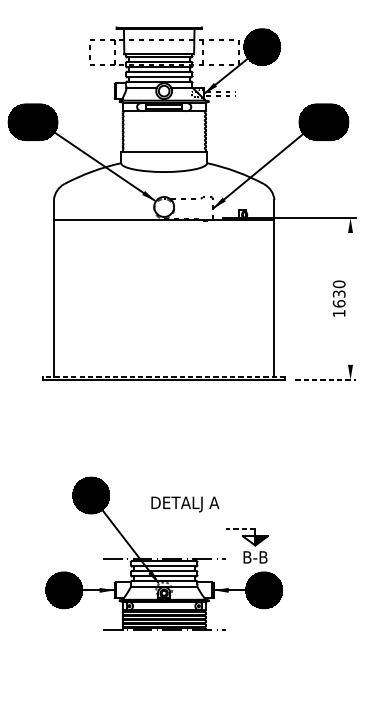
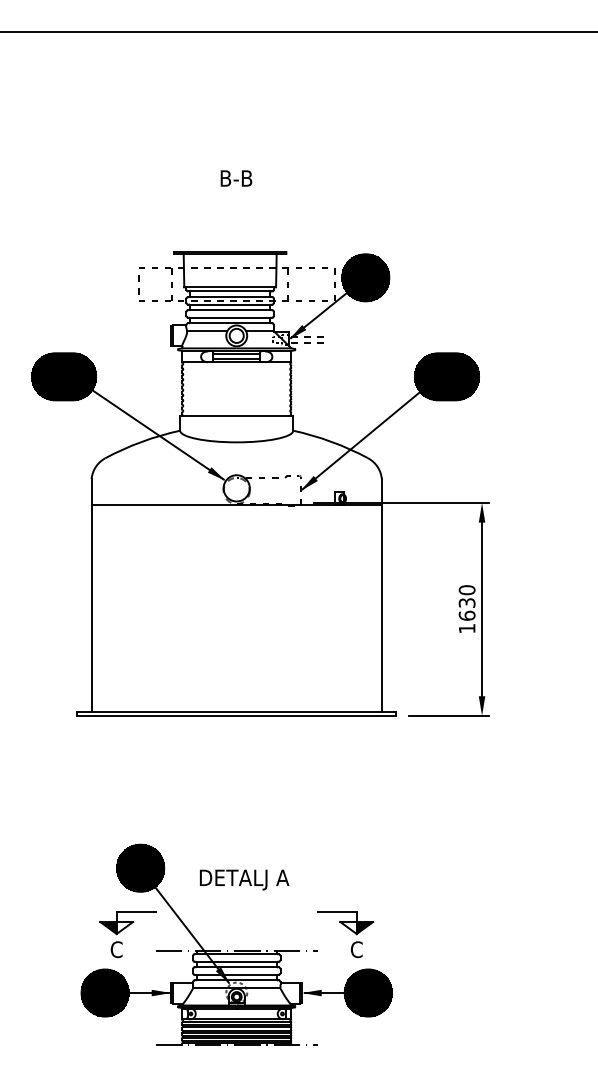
line: (350, 298) -> (482, 609), added
line: (164, 376) -> (236, 711), dashed -> solid
line: (325, 379) -> (448, 715), dashed -> solid
text: (185, 504) -> (244, 879), moved
line: (240, 529) -> (337, 912), dashed -> solid
part: (81, 545) -> (127, 934), added
text: (255, 557) -> (356, 949), B-B -> C

